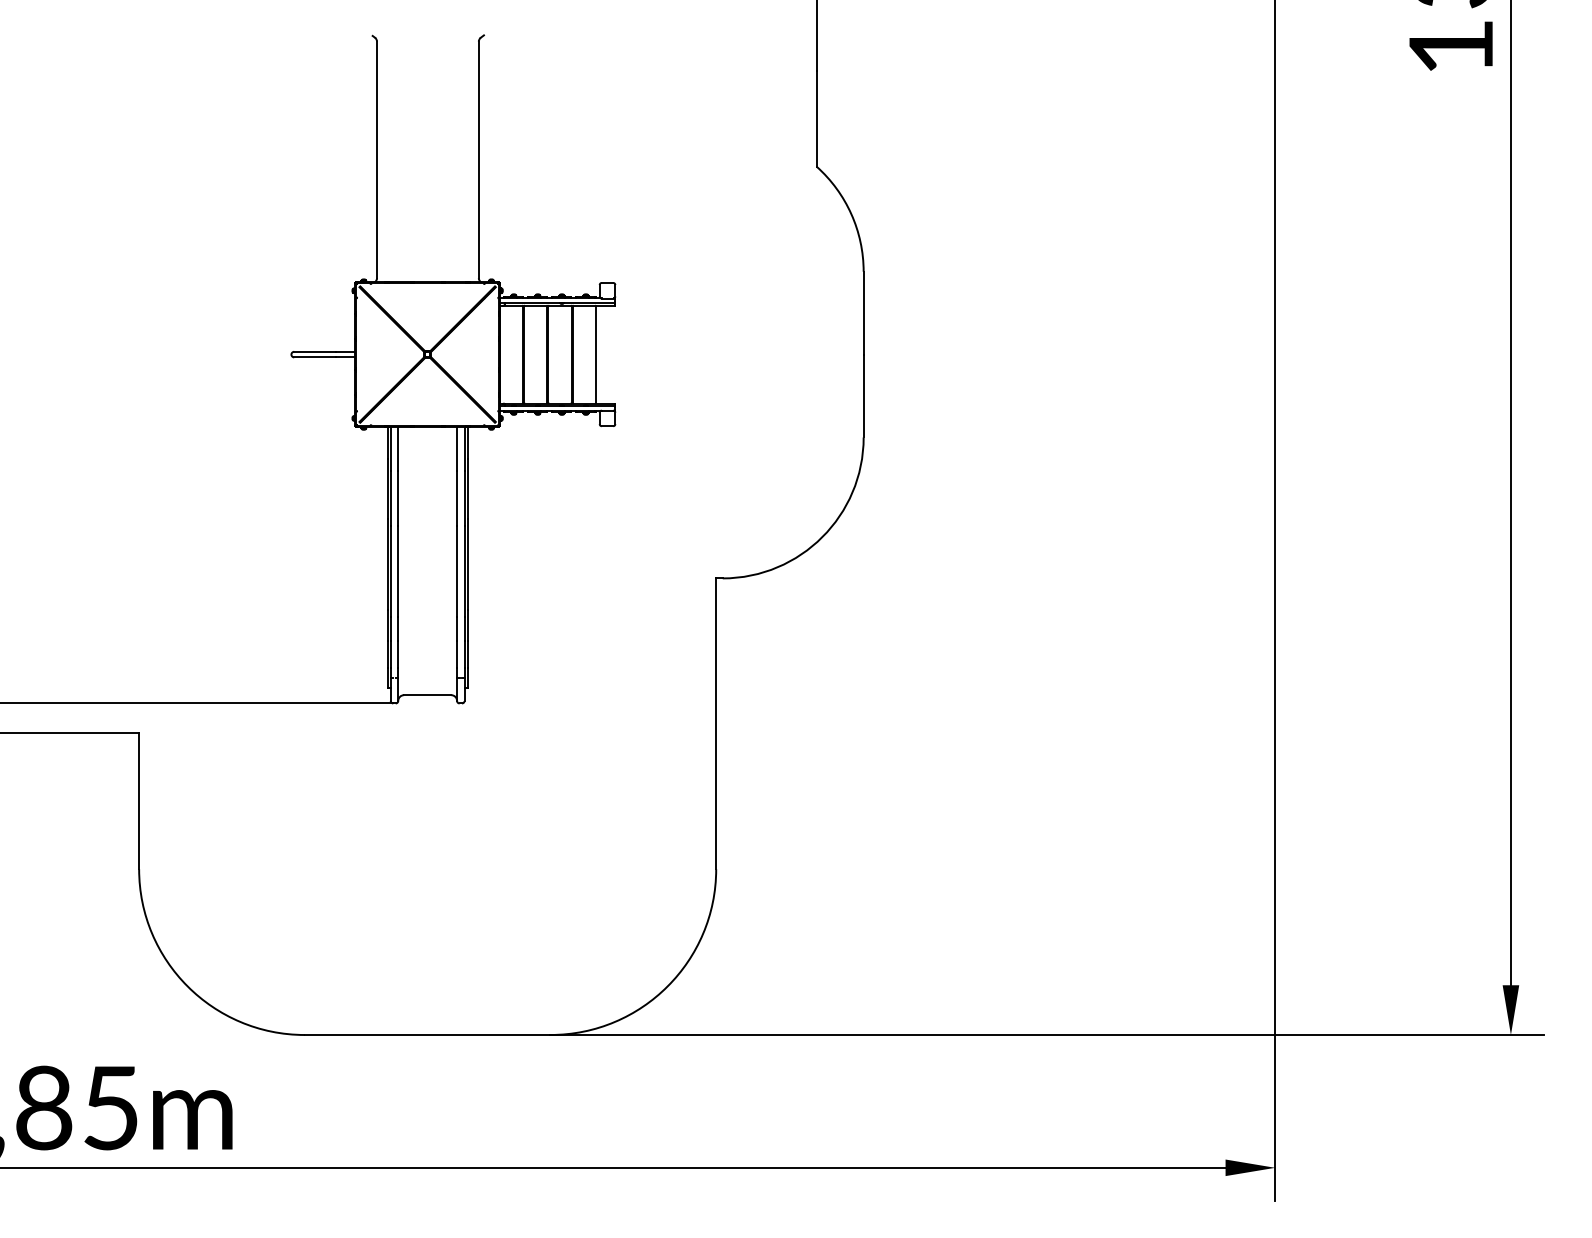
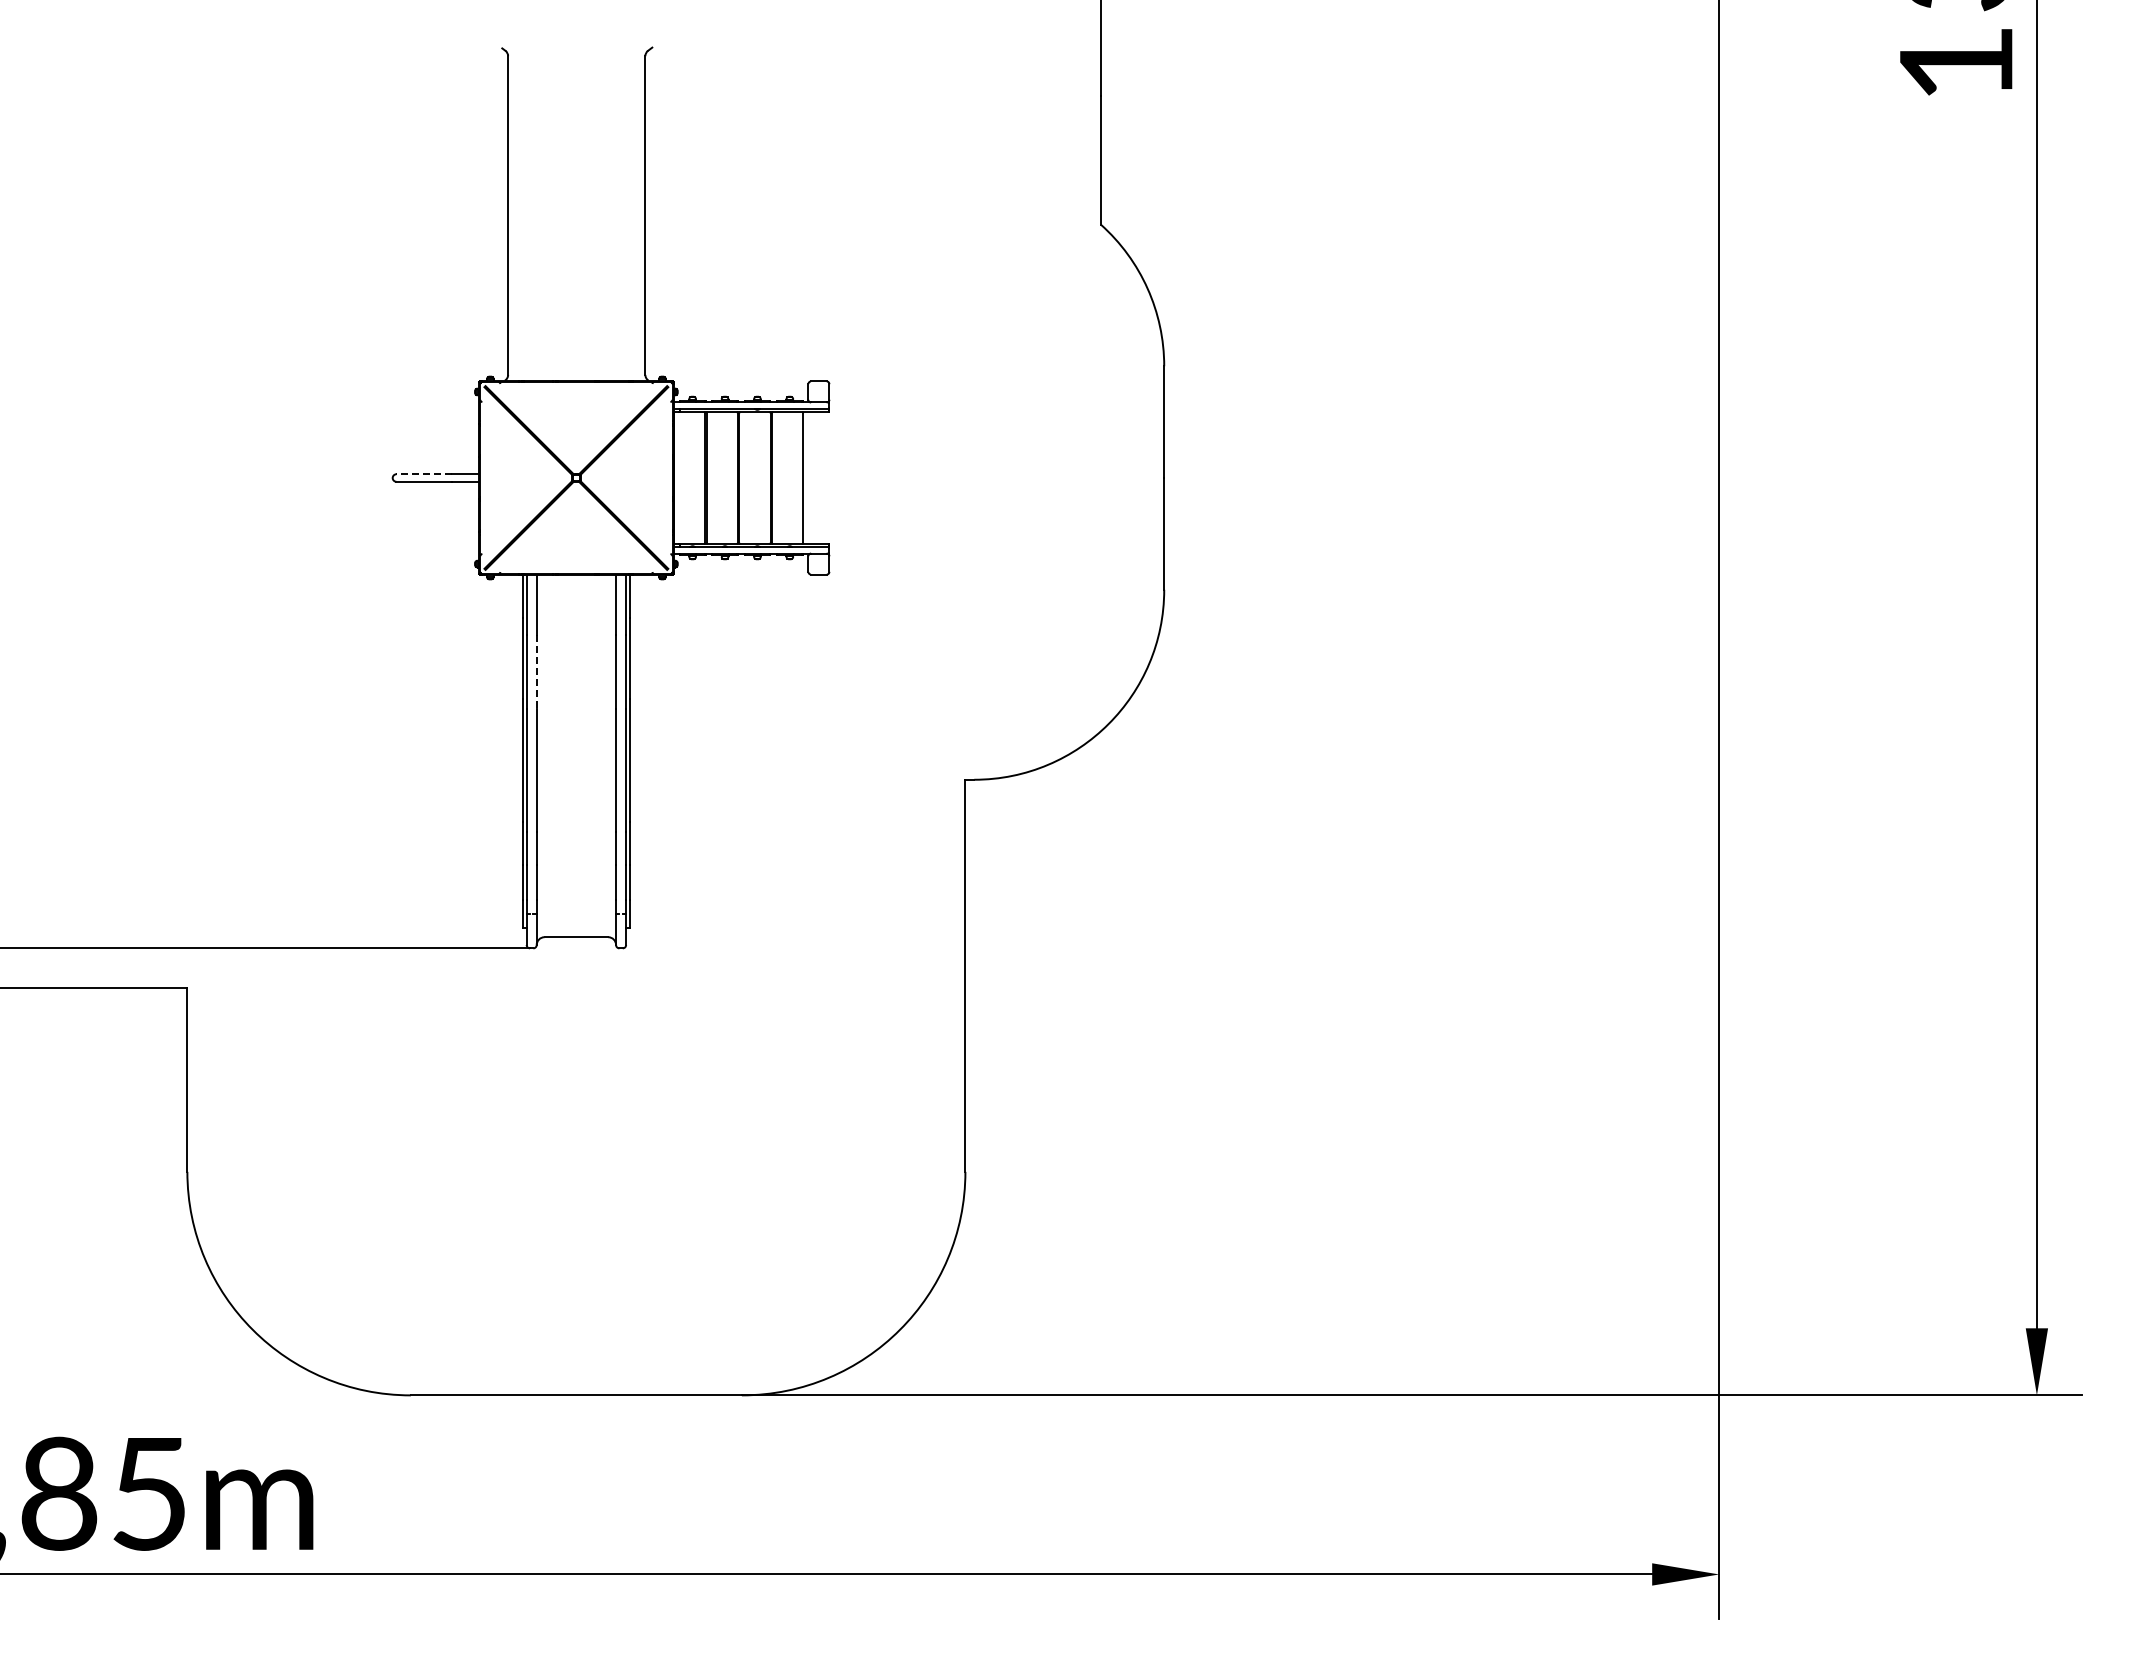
line: (315, 351) -> (424, 474), solid -> dashed
line: (398, 498) -> (536, 672), solid -> dashed

